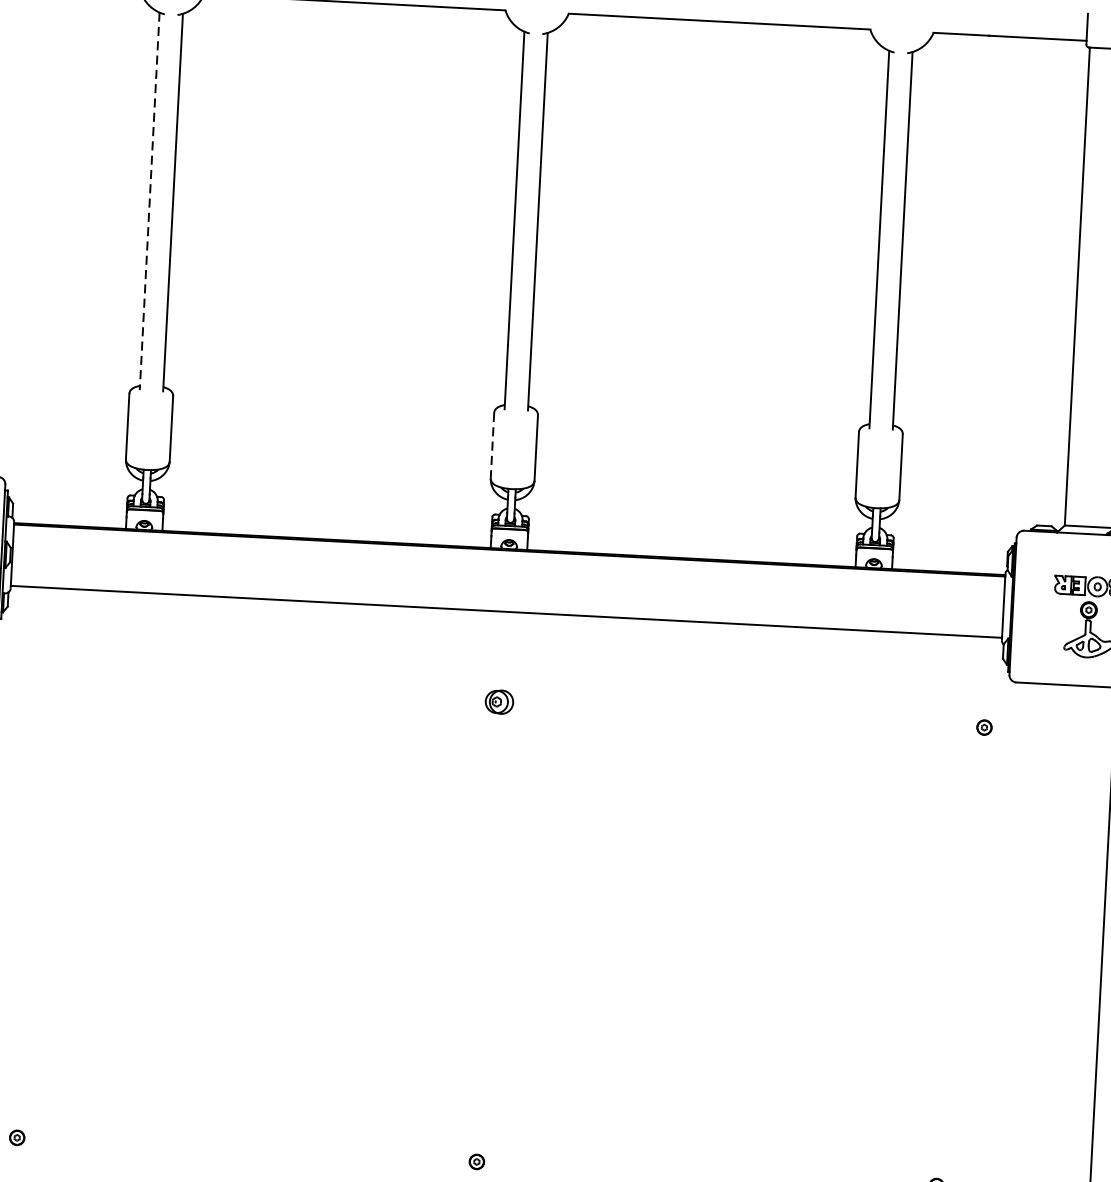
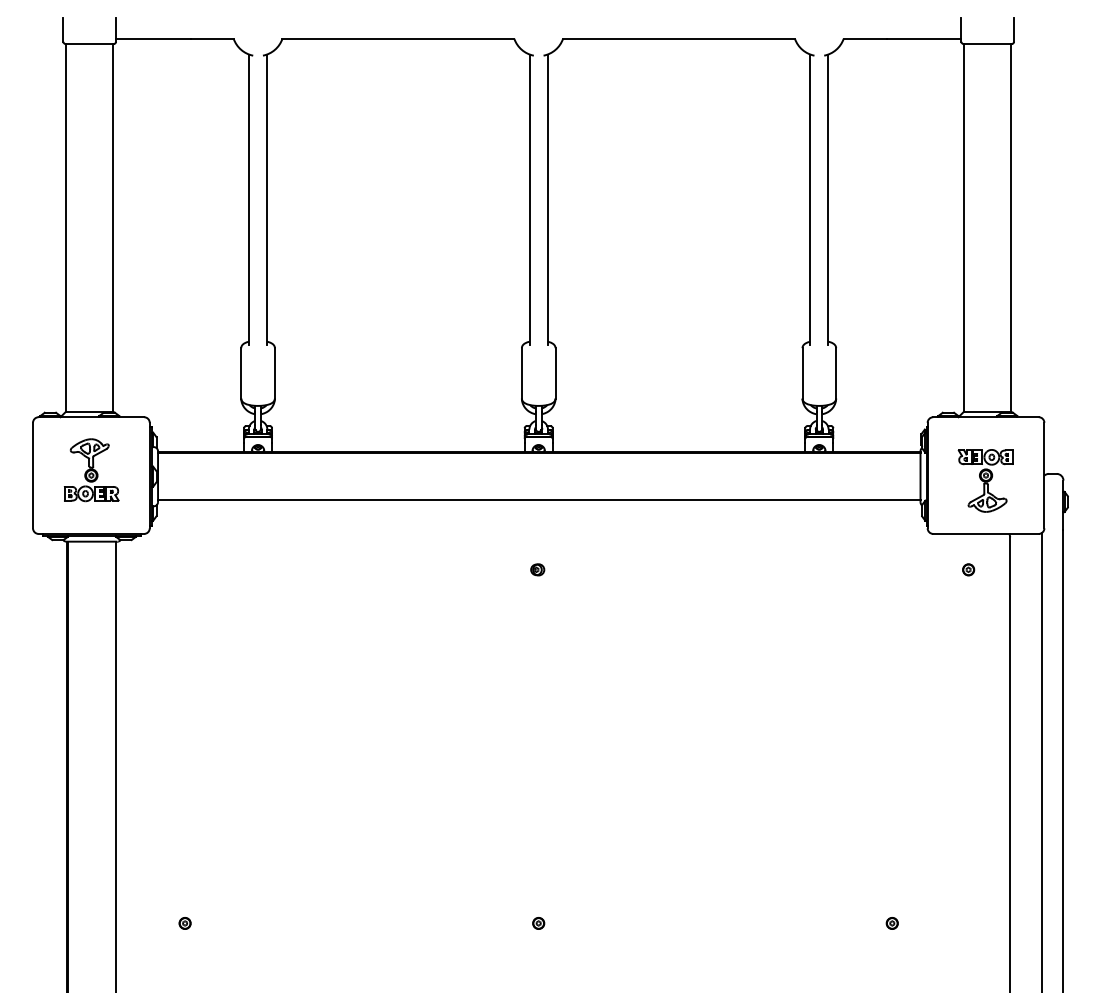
line: (150, 202) -> (249, 200), dashed -> solid
line: (491, 445) -> (521, 373), dashed -> solid
part: (499, 701) -> (537, 569), size x0.62
part: (984, 727) -> (968, 569), moved

